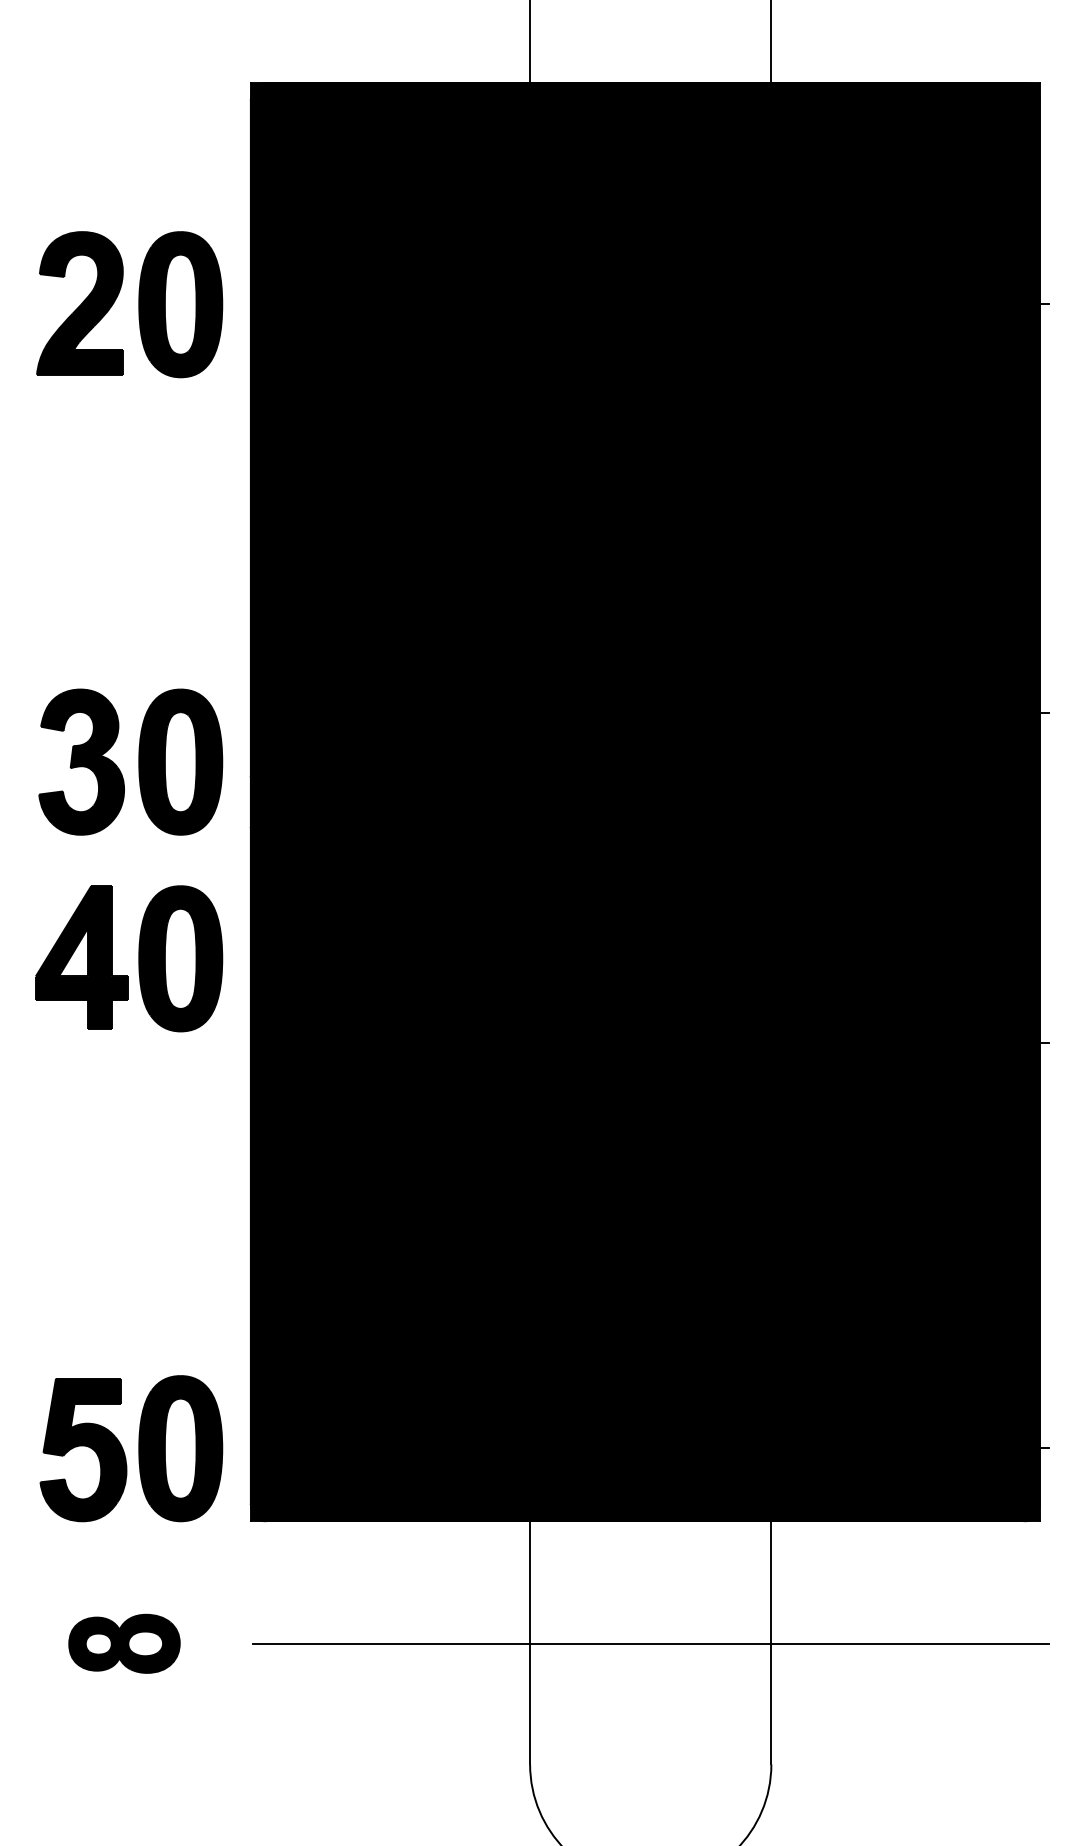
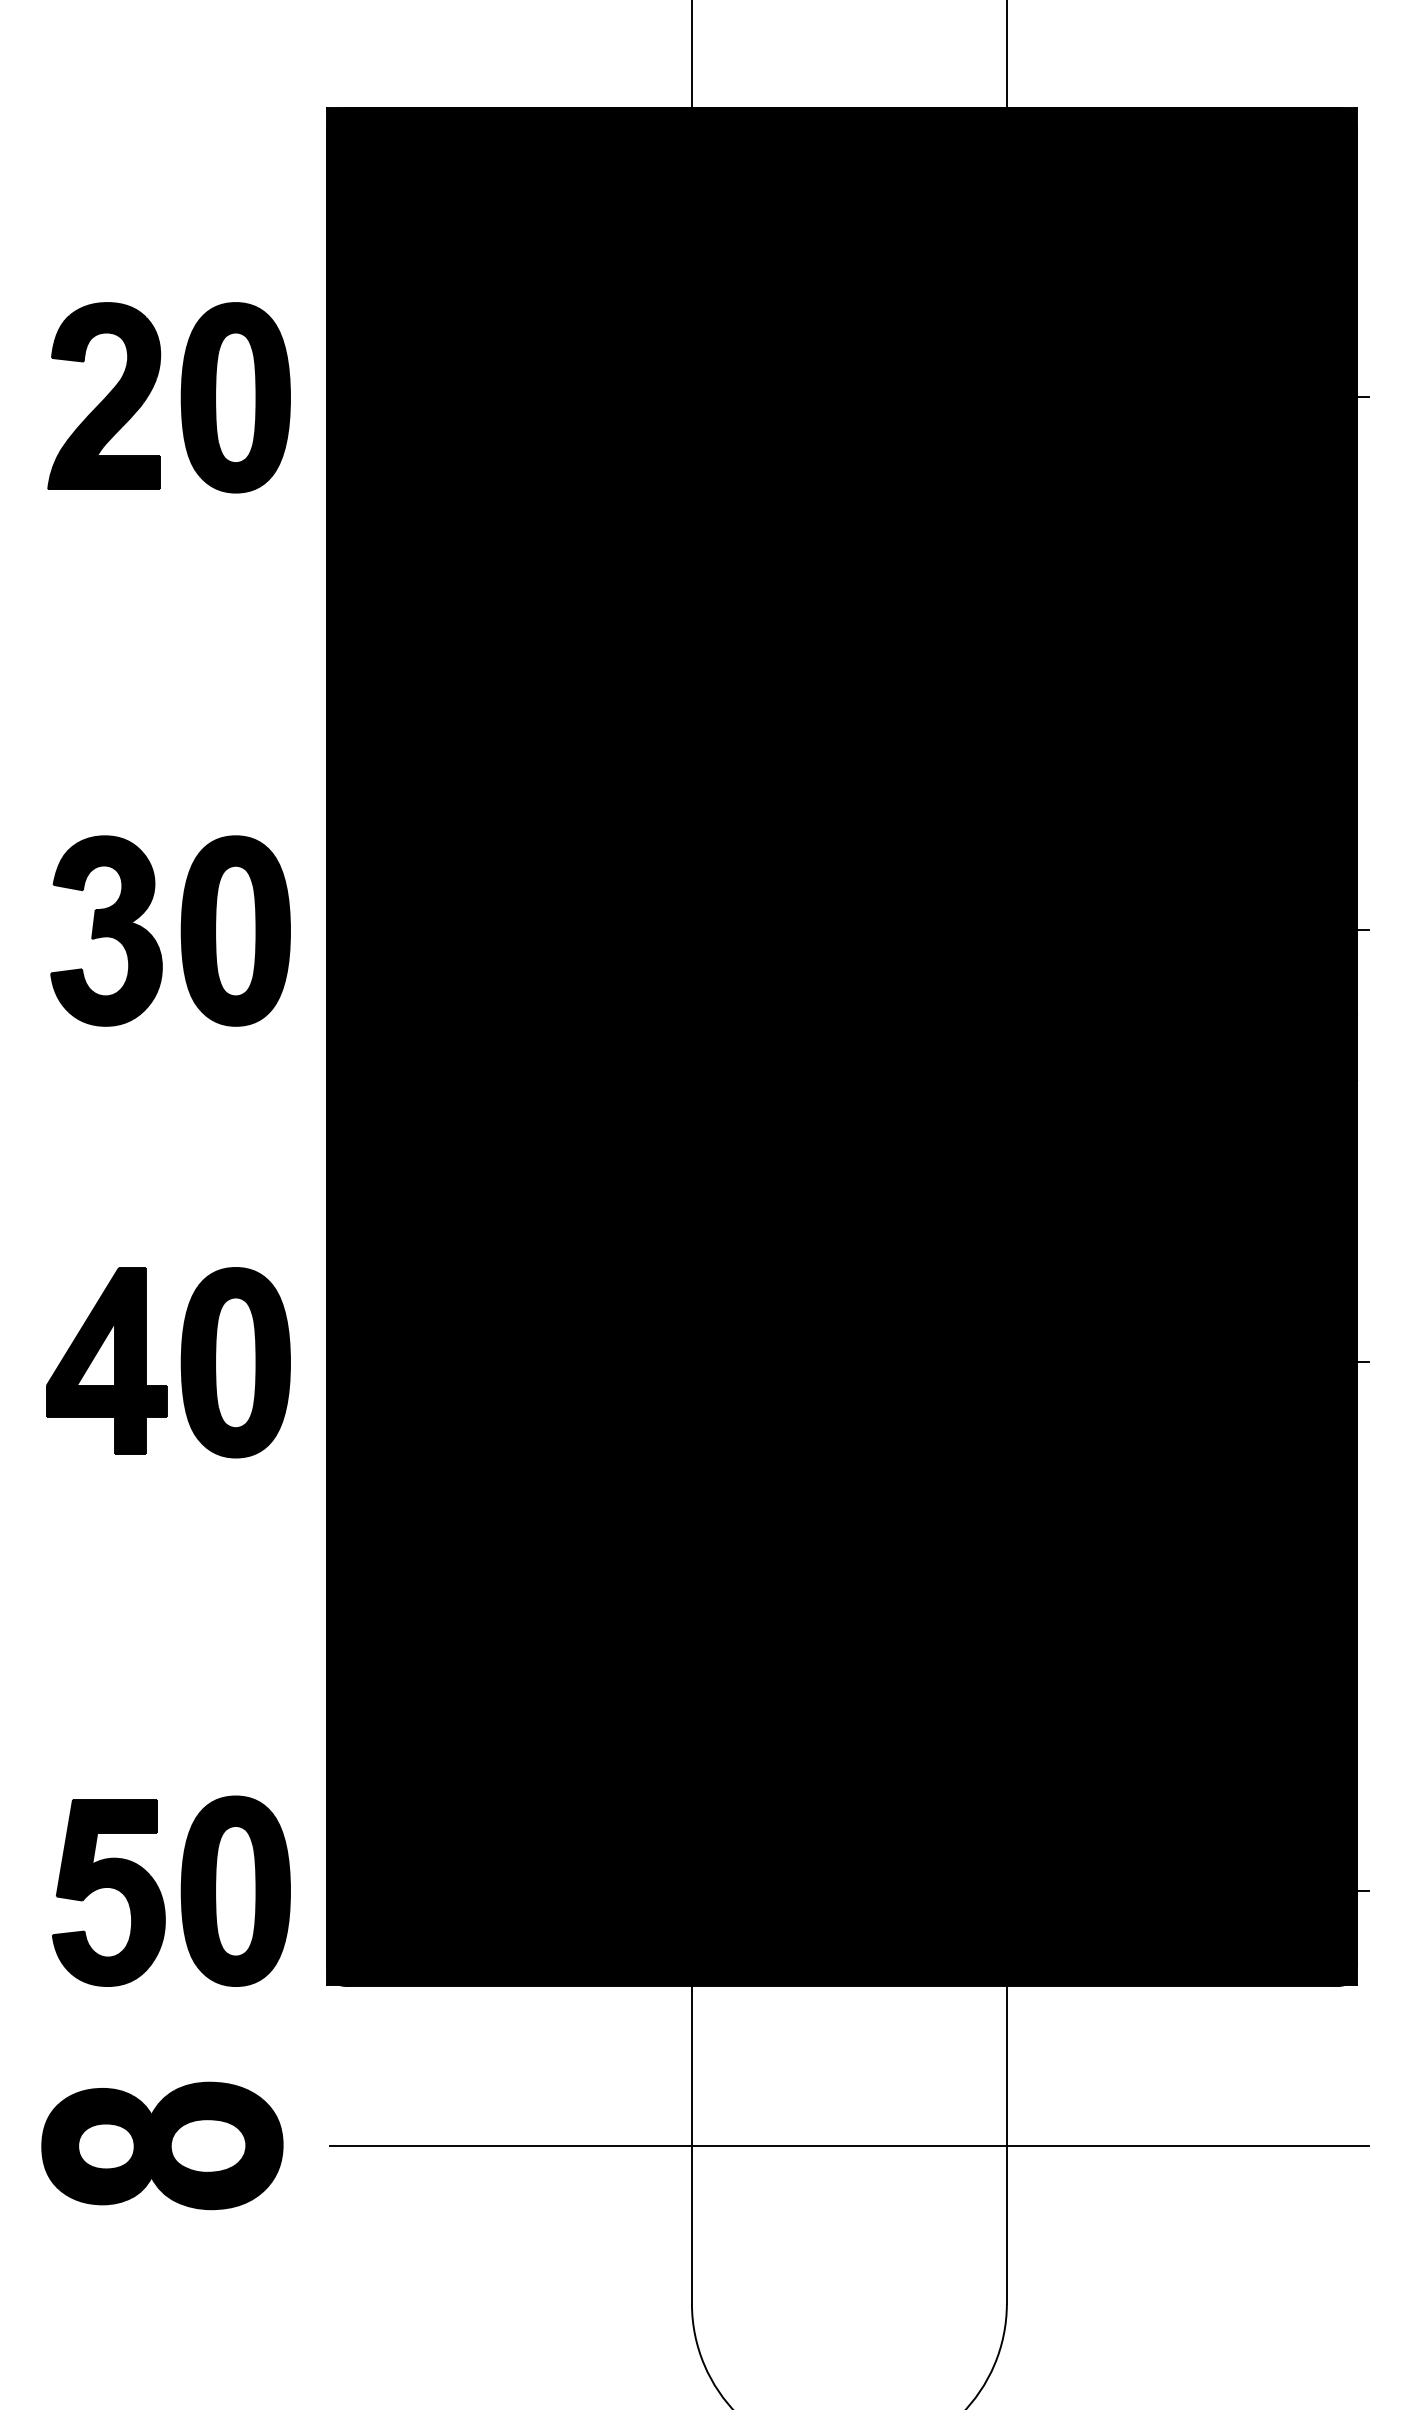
part: (138, 761) -> (180, 930), moved
part: (138, 958) -> (180, 1362), moved
part: (124, 1643) -> (162, 2145), size x1.67

